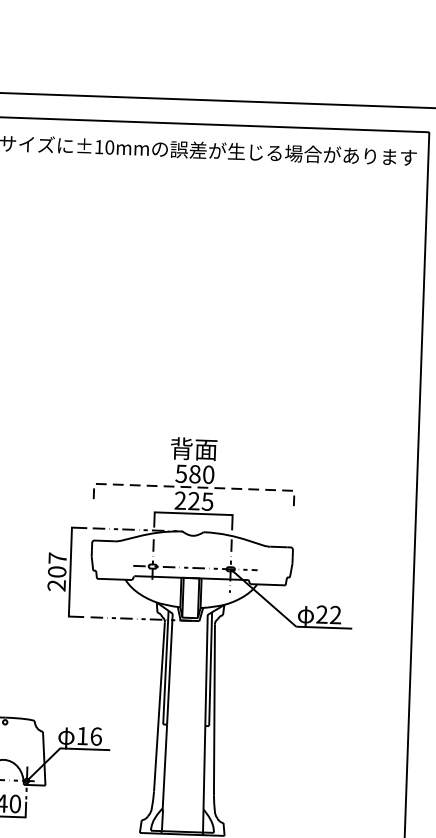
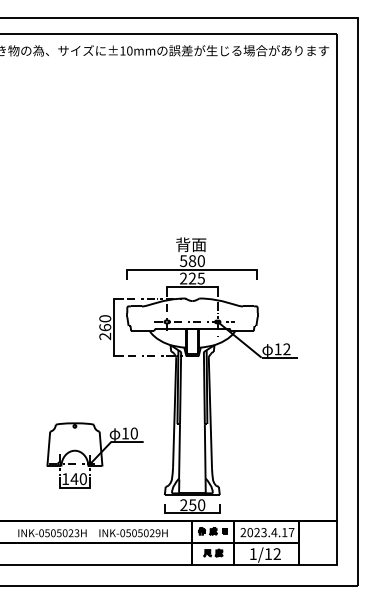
line: (194, 487) -> (192, 269), dashed -> solid
text: (57, 565) -> (105, 323), 207 -> 260
text: (321, 614) -> (277, 349), 22 -> 12
text: (96, 736) -> (134, 433), 16 -> 10

